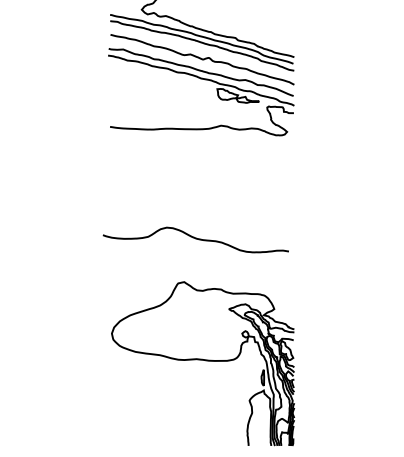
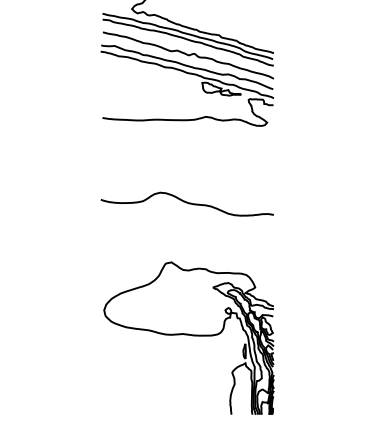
curve: (195, 239) -> (186, 203), moved

